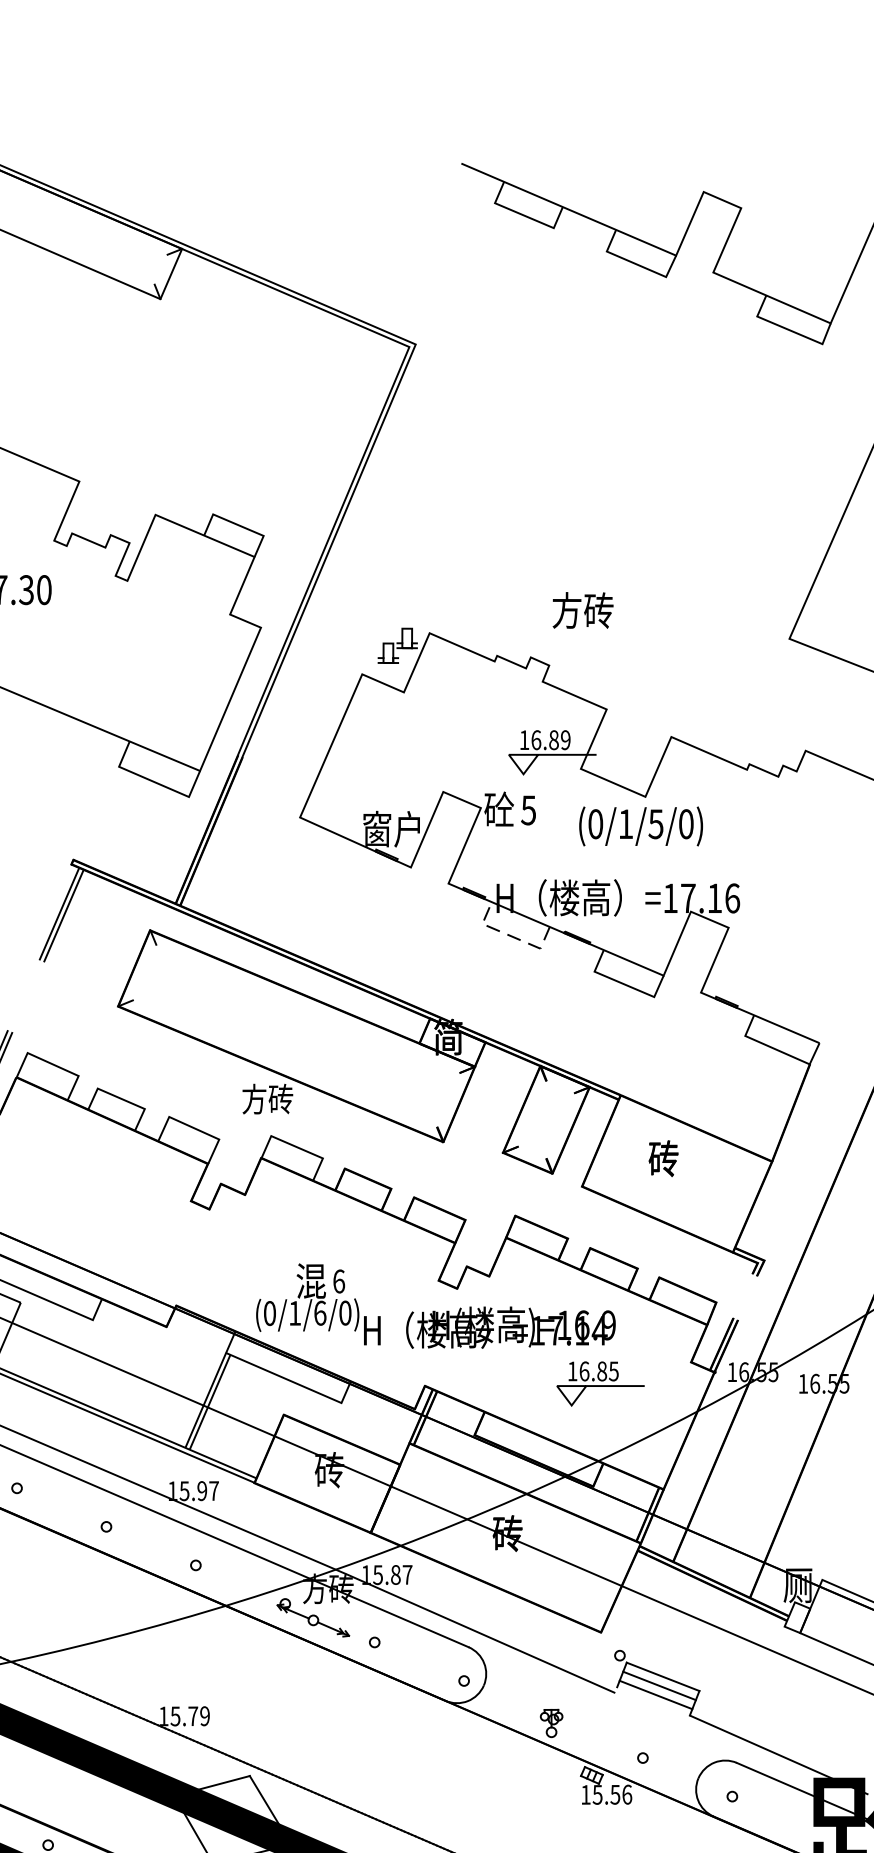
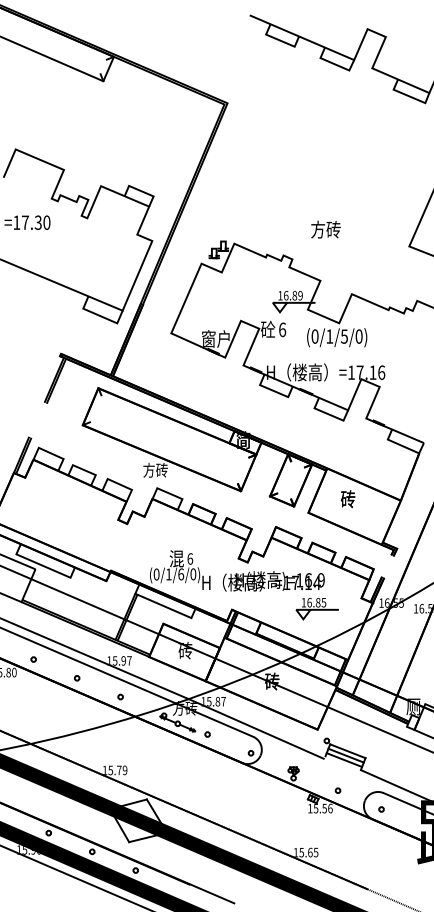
text: (582, 610) -> (325, 229), moved
text: (528, 809) -> (282, 329), 5 -> 6
line: (510, 935) -> (273, 390), dashed -> solid

